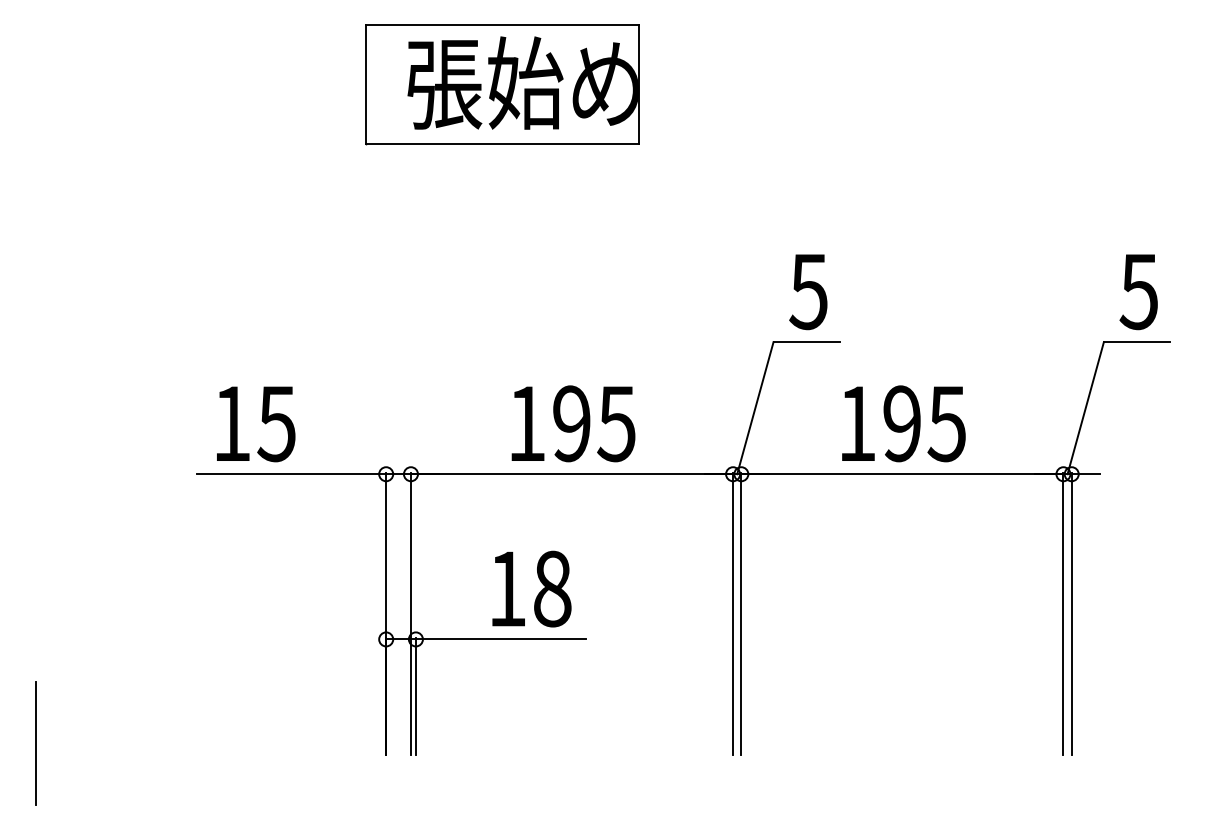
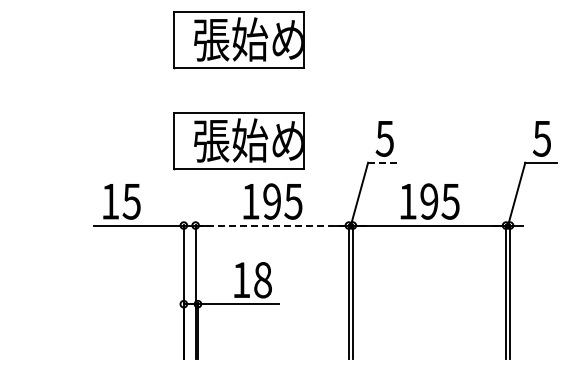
part: (501, 297) -> (238, 141), added
line: (805, 341) -> (383, 162), solid -> dashed
line: (572, 474) -> (272, 225), solid -> dashed
line: (36, 743) -> (17, 353), removed

